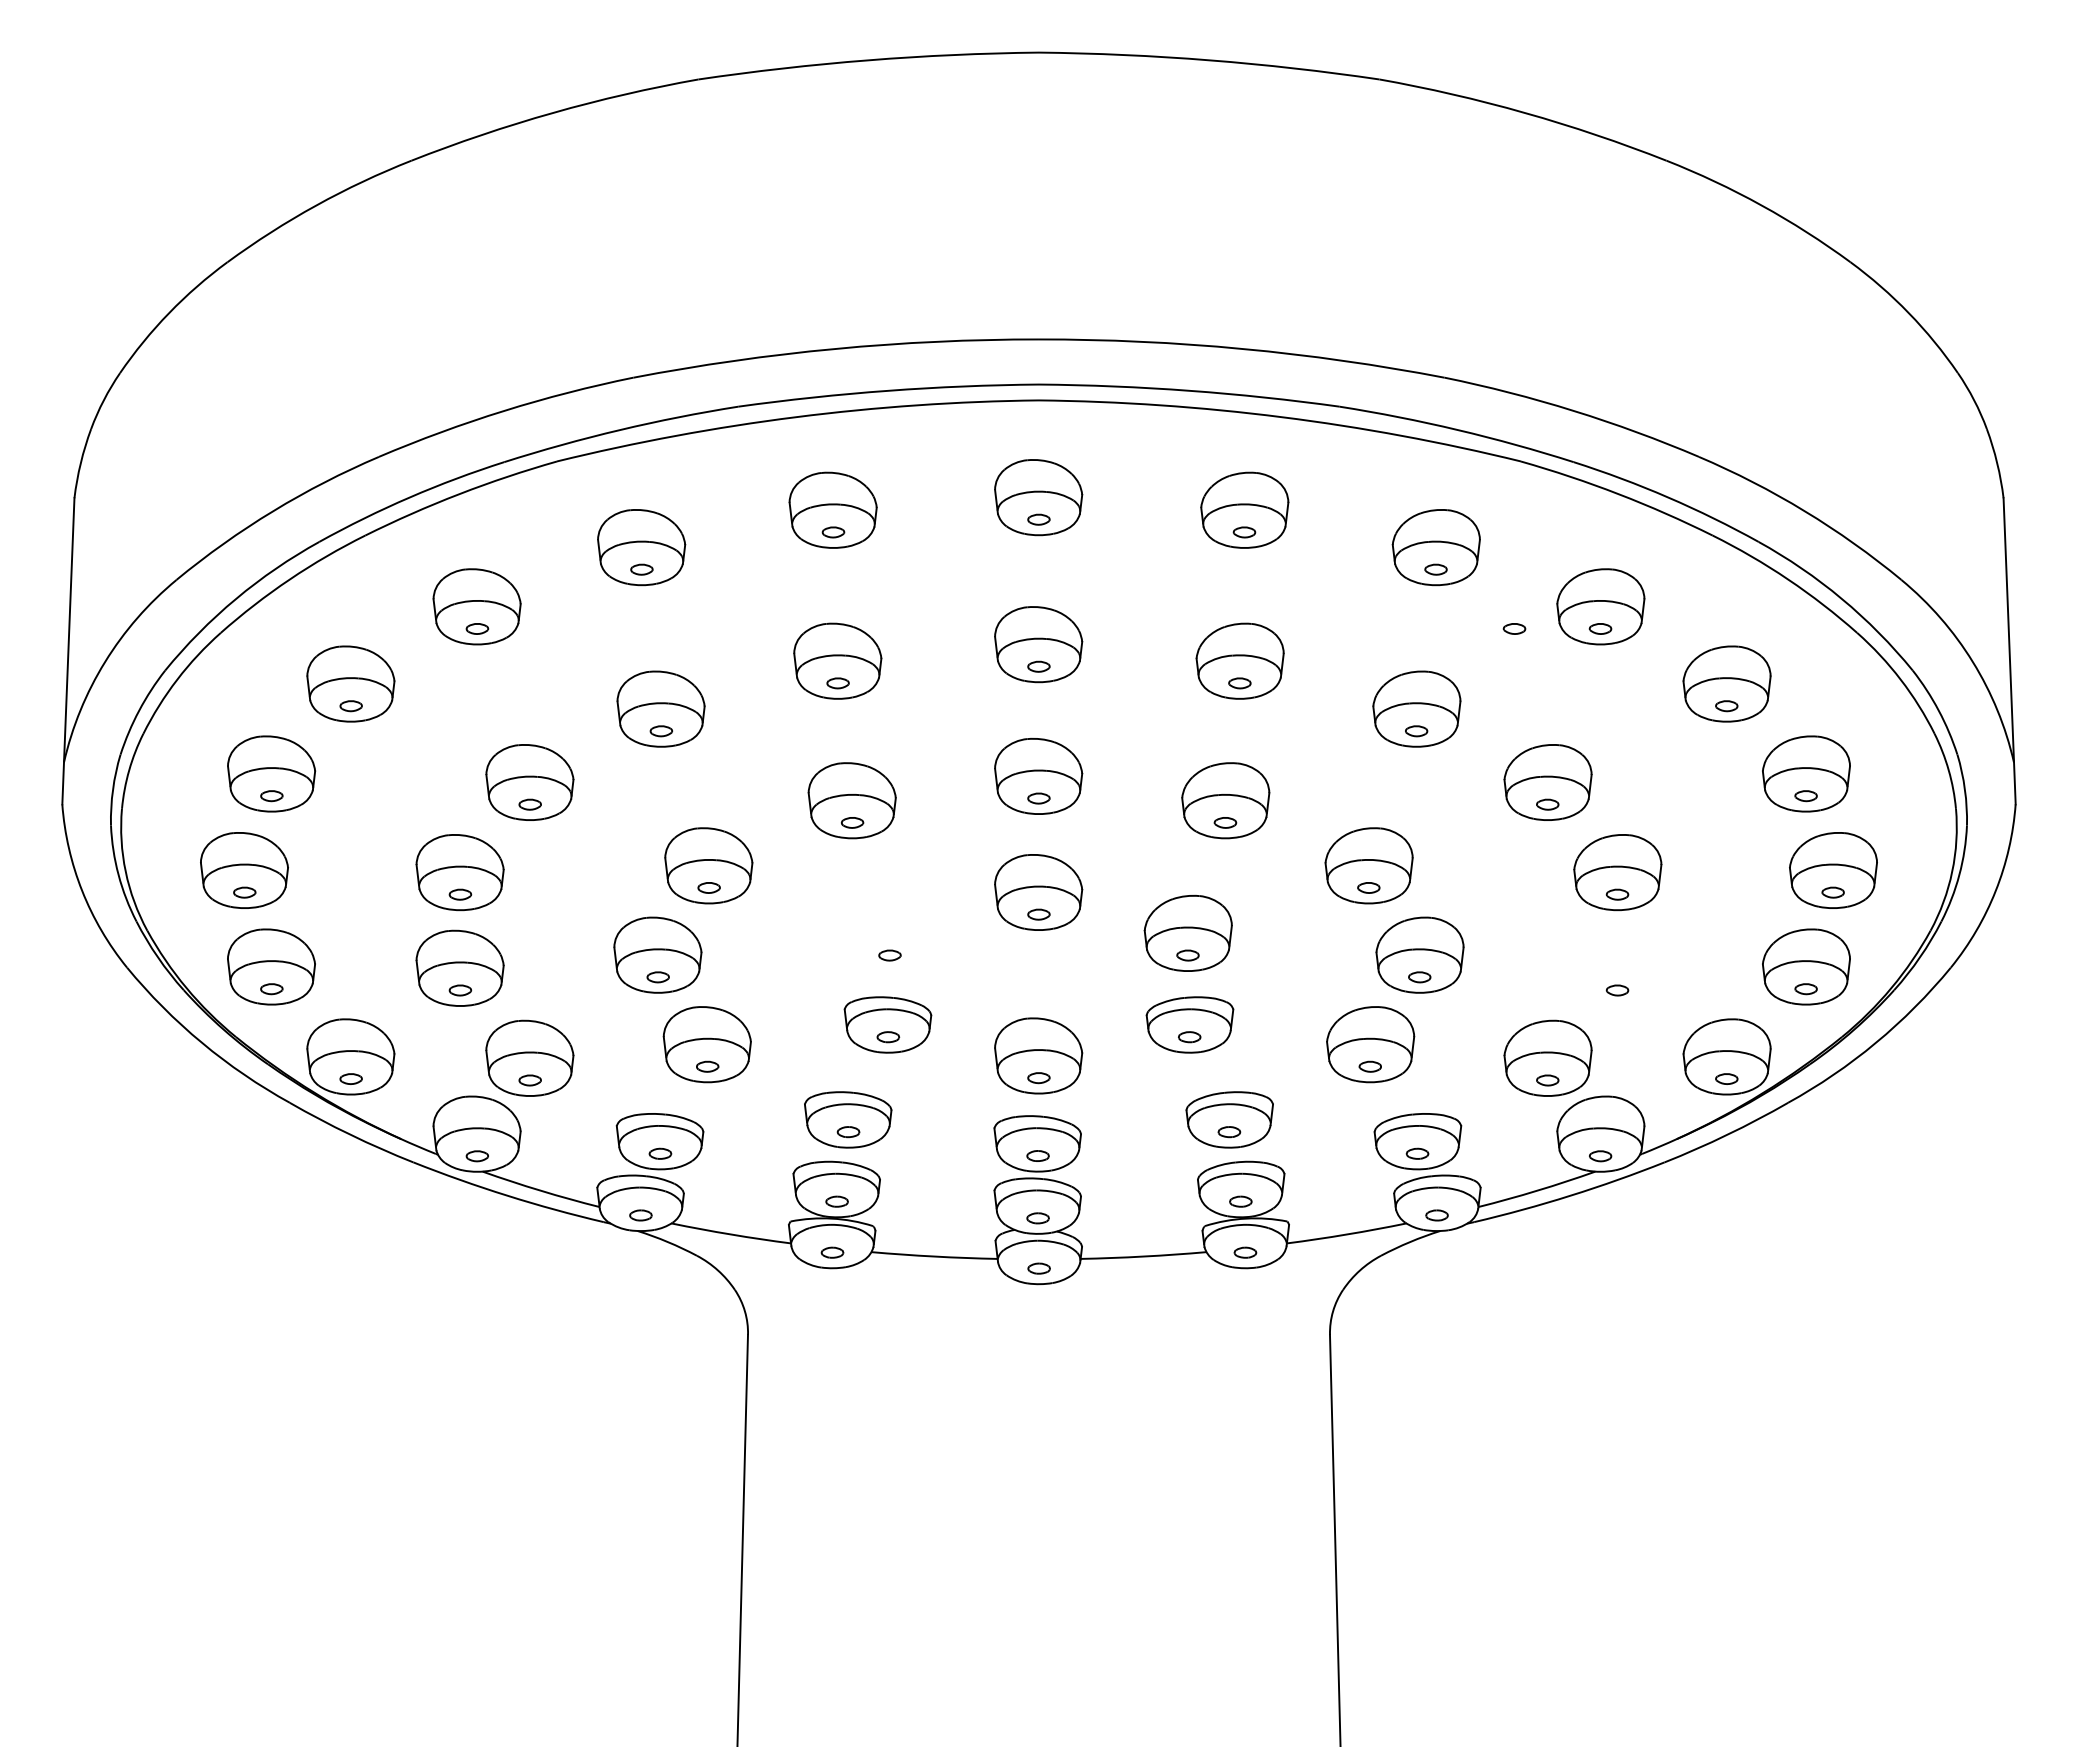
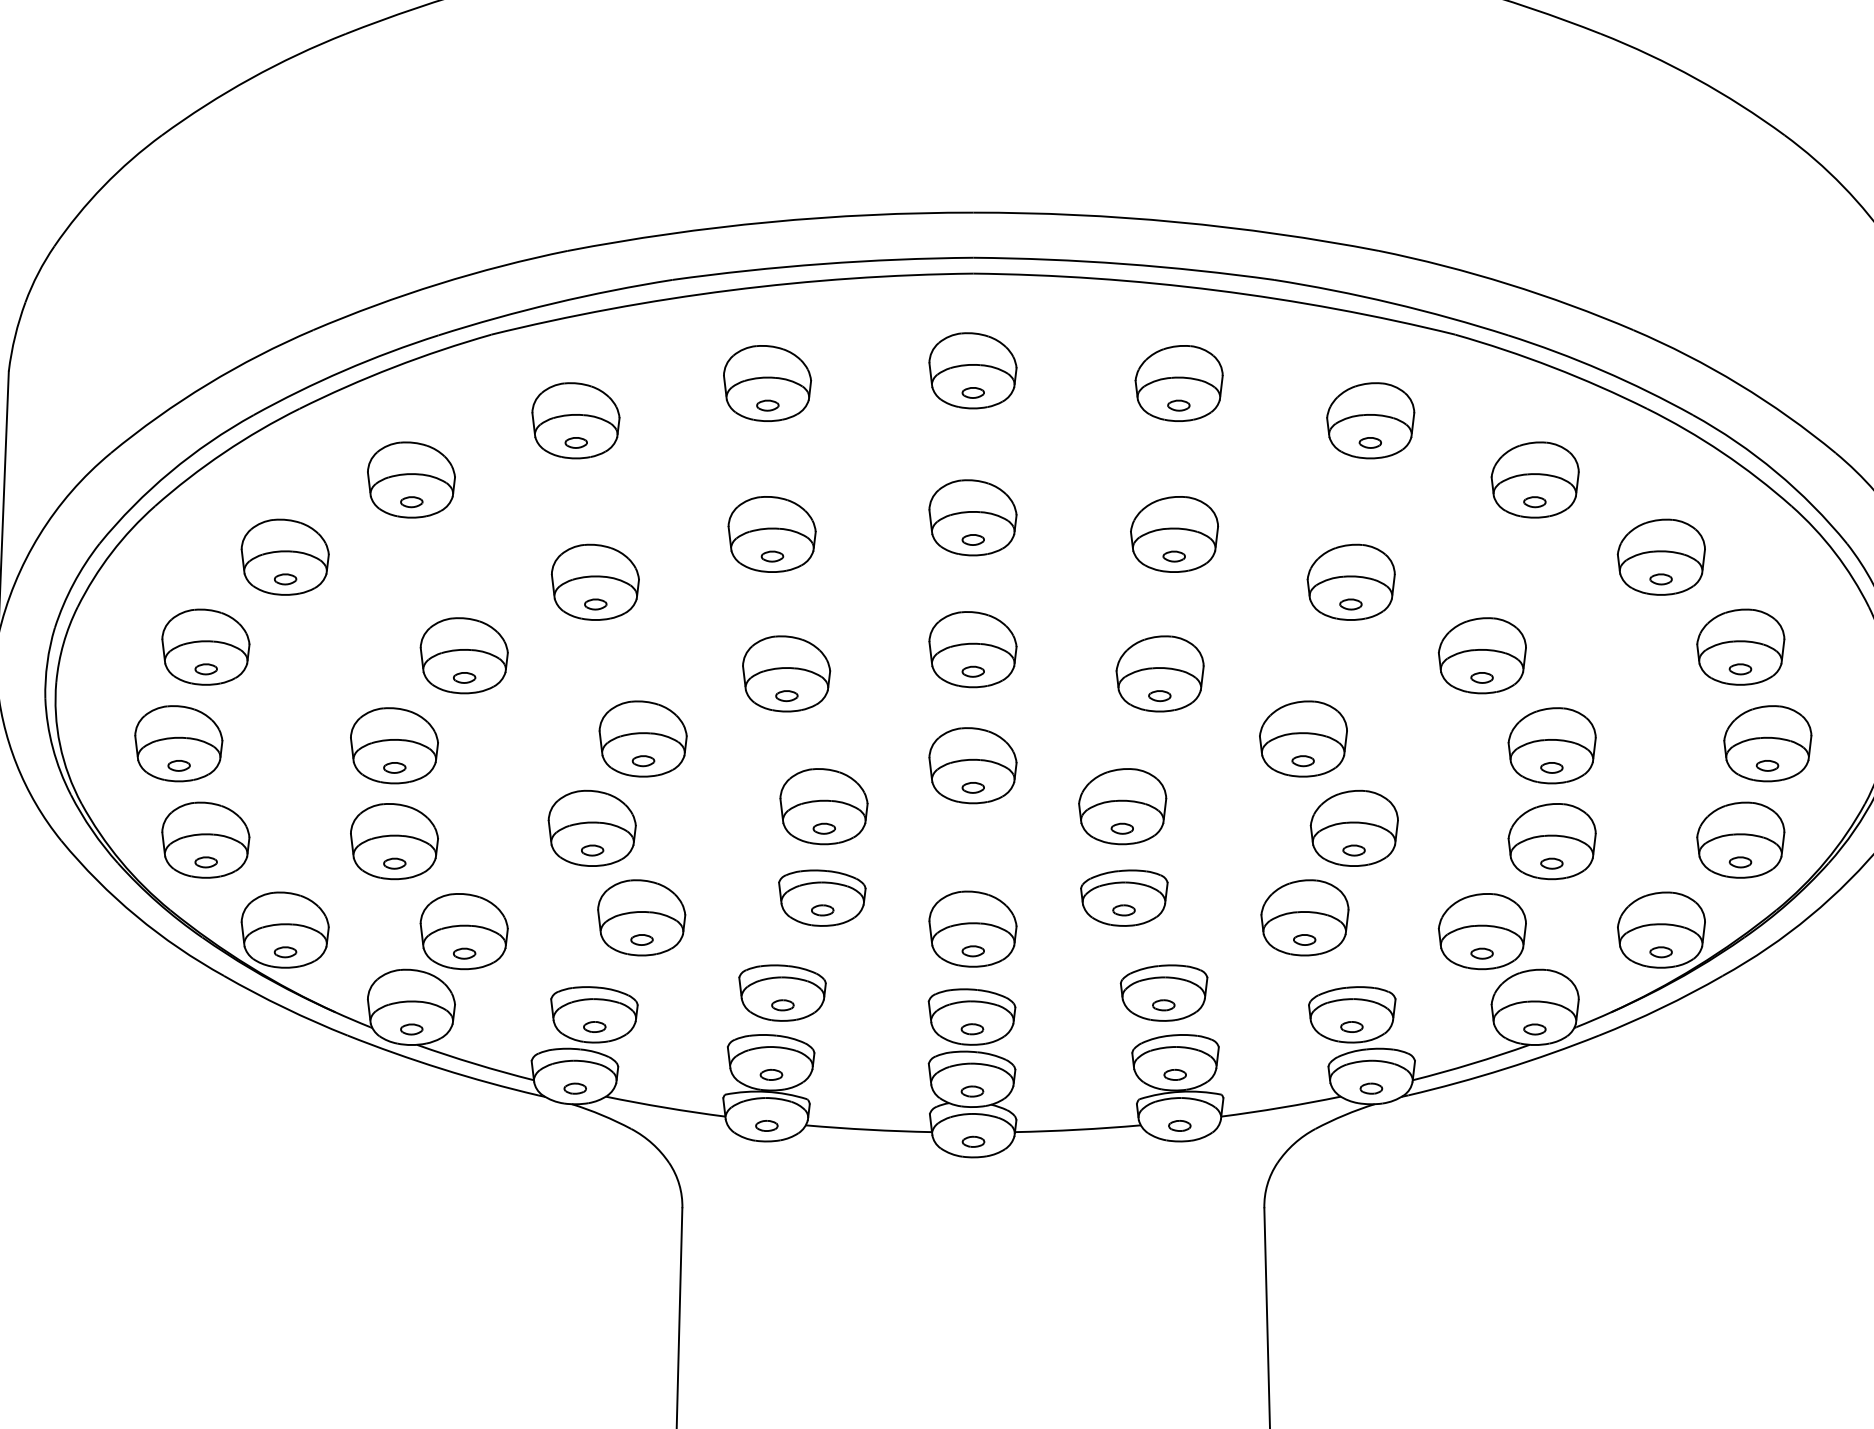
part: (1514, 628) -> (1448, 501), removed
part: (889, 932) -> (823, 805), added
part: (1617, 967) -> (1551, 840), added

